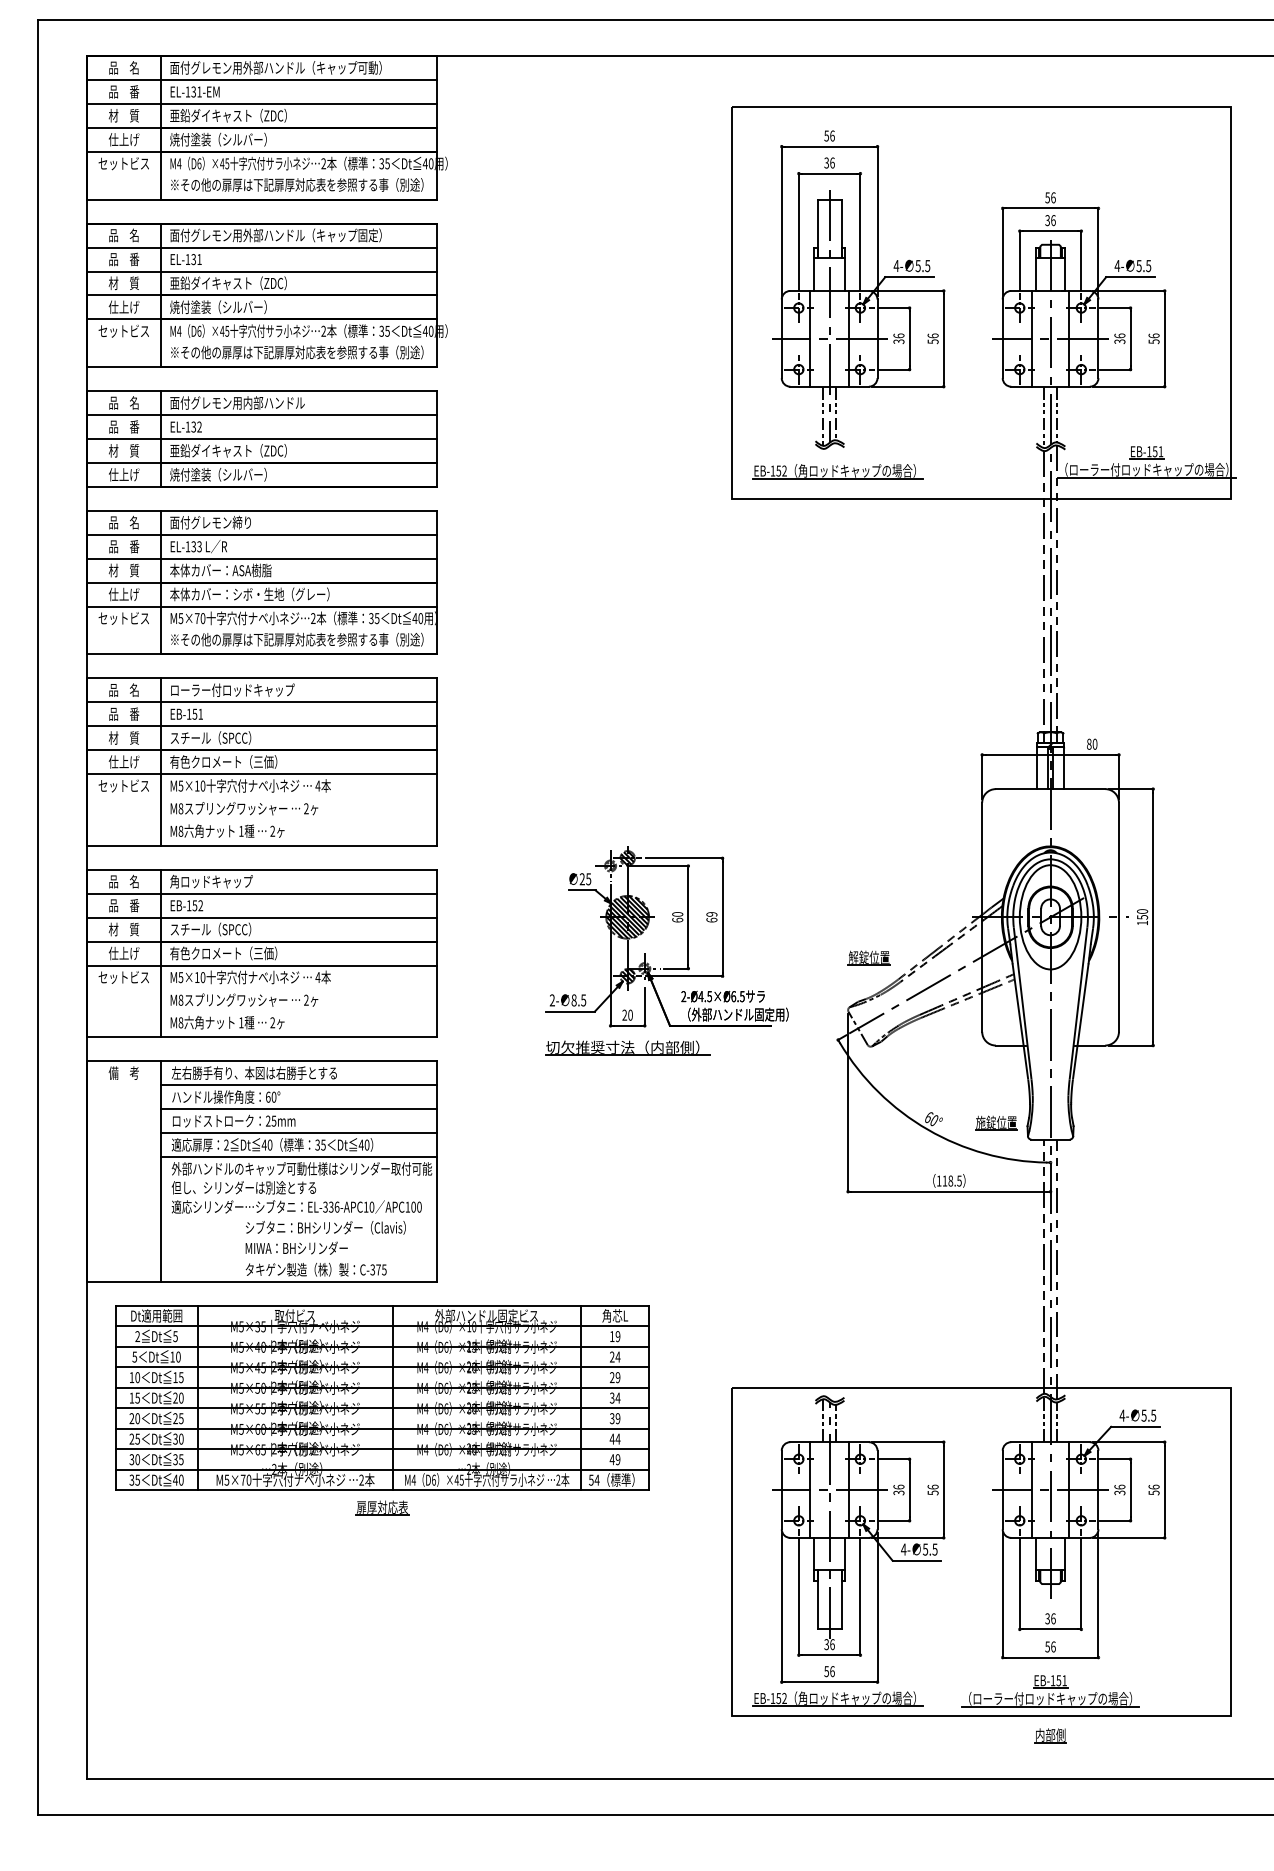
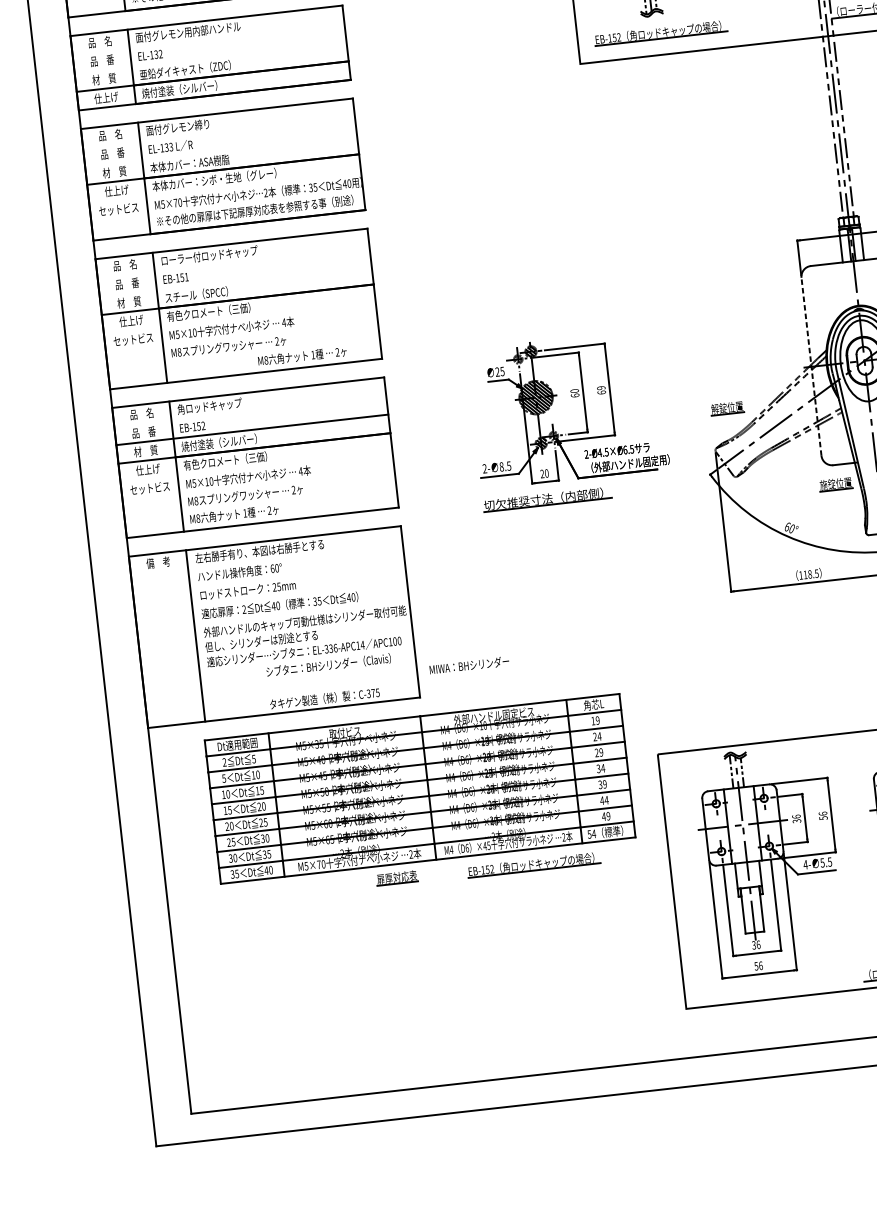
line: (262, 415) -> (208, 39), removed
line: (262, 439) -> (210, 58), removed
line: (262, 534) -> (219, 132), removed
line: (262, 558) -> (221, 150), removed
line: (262, 606) -> (225, 188), removed
line: (262, 702) -> (233, 262), removed
line: (262, 726) -> (235, 281), removed
line: (262, 774) -> (239, 318), removed
text: (227, 830) -> (302, 355), moved
line: (262, 893) -> (250, 411), removed
line: (982, 917) -> (811, 366), solid -> dashed
text: (218, 929) -> (219, 442), スチール（SPCC） -> 焼付塗装（シルバー）
line: (262, 965) -> (256, 466), removed
line: (298, 1085) -> (295, 557), removed
line: (298, 1109) -> (297, 575), removed
part: (996, 1122) -> (835, 483), moved
line: (298, 1133) -> (299, 594), removed
line: (298, 1157) -> (301, 612), removed
text: (371, 1206) -> (362, 644), EL-336-APC10 -> EL-336-APC14
text: (296, 1247) -> (469, 664), moved
part: (382, 1397) -> (420, 788), moved
part: (837, 1698) -> (533, 864), moved

